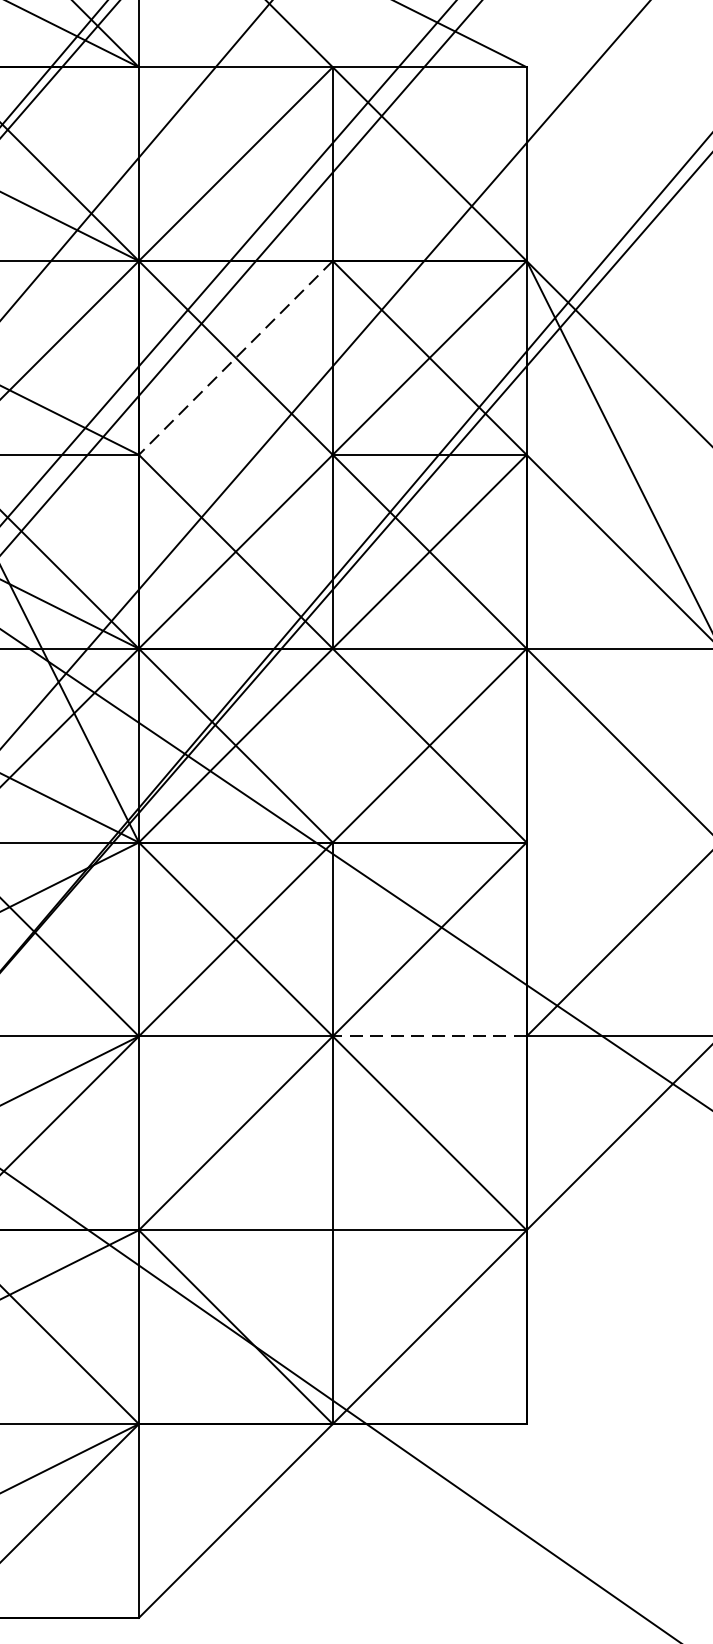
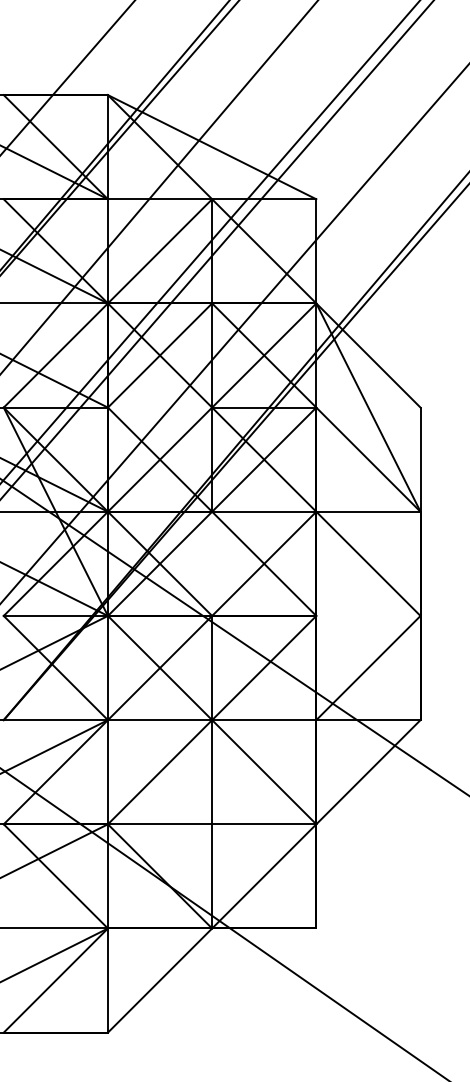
line: (236, 357) -> (160, 355), dashed -> solid
line: (428, 1037) -> (263, 720), dashed -> solid

